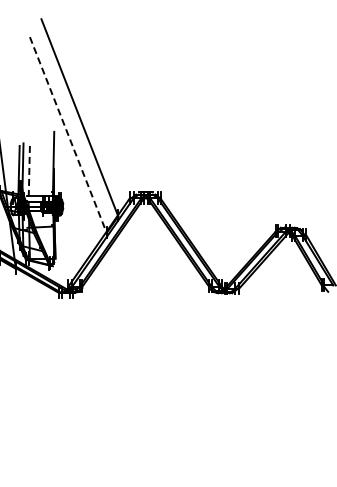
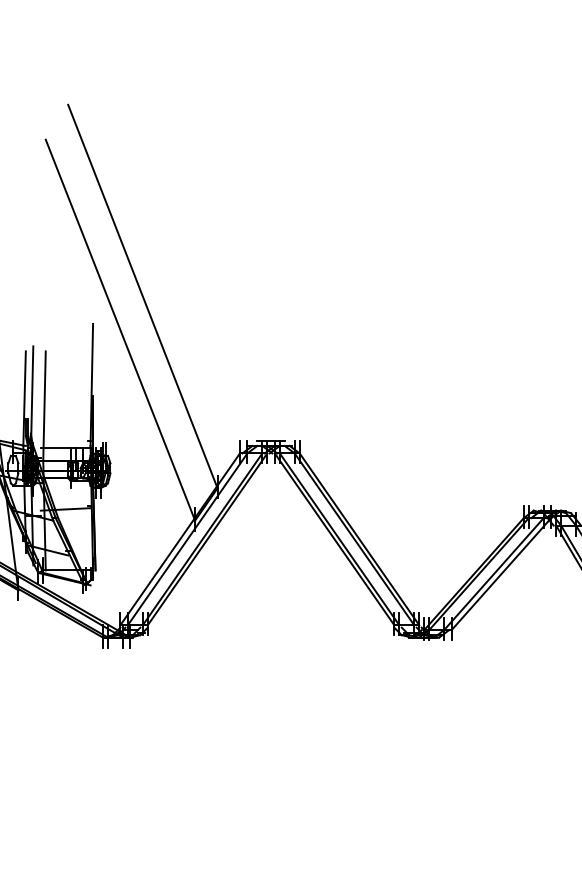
line: (68, 135) -> (120, 331), dashed -> solid
line: (29, 174) -> (44, 406), dashed -> solid

